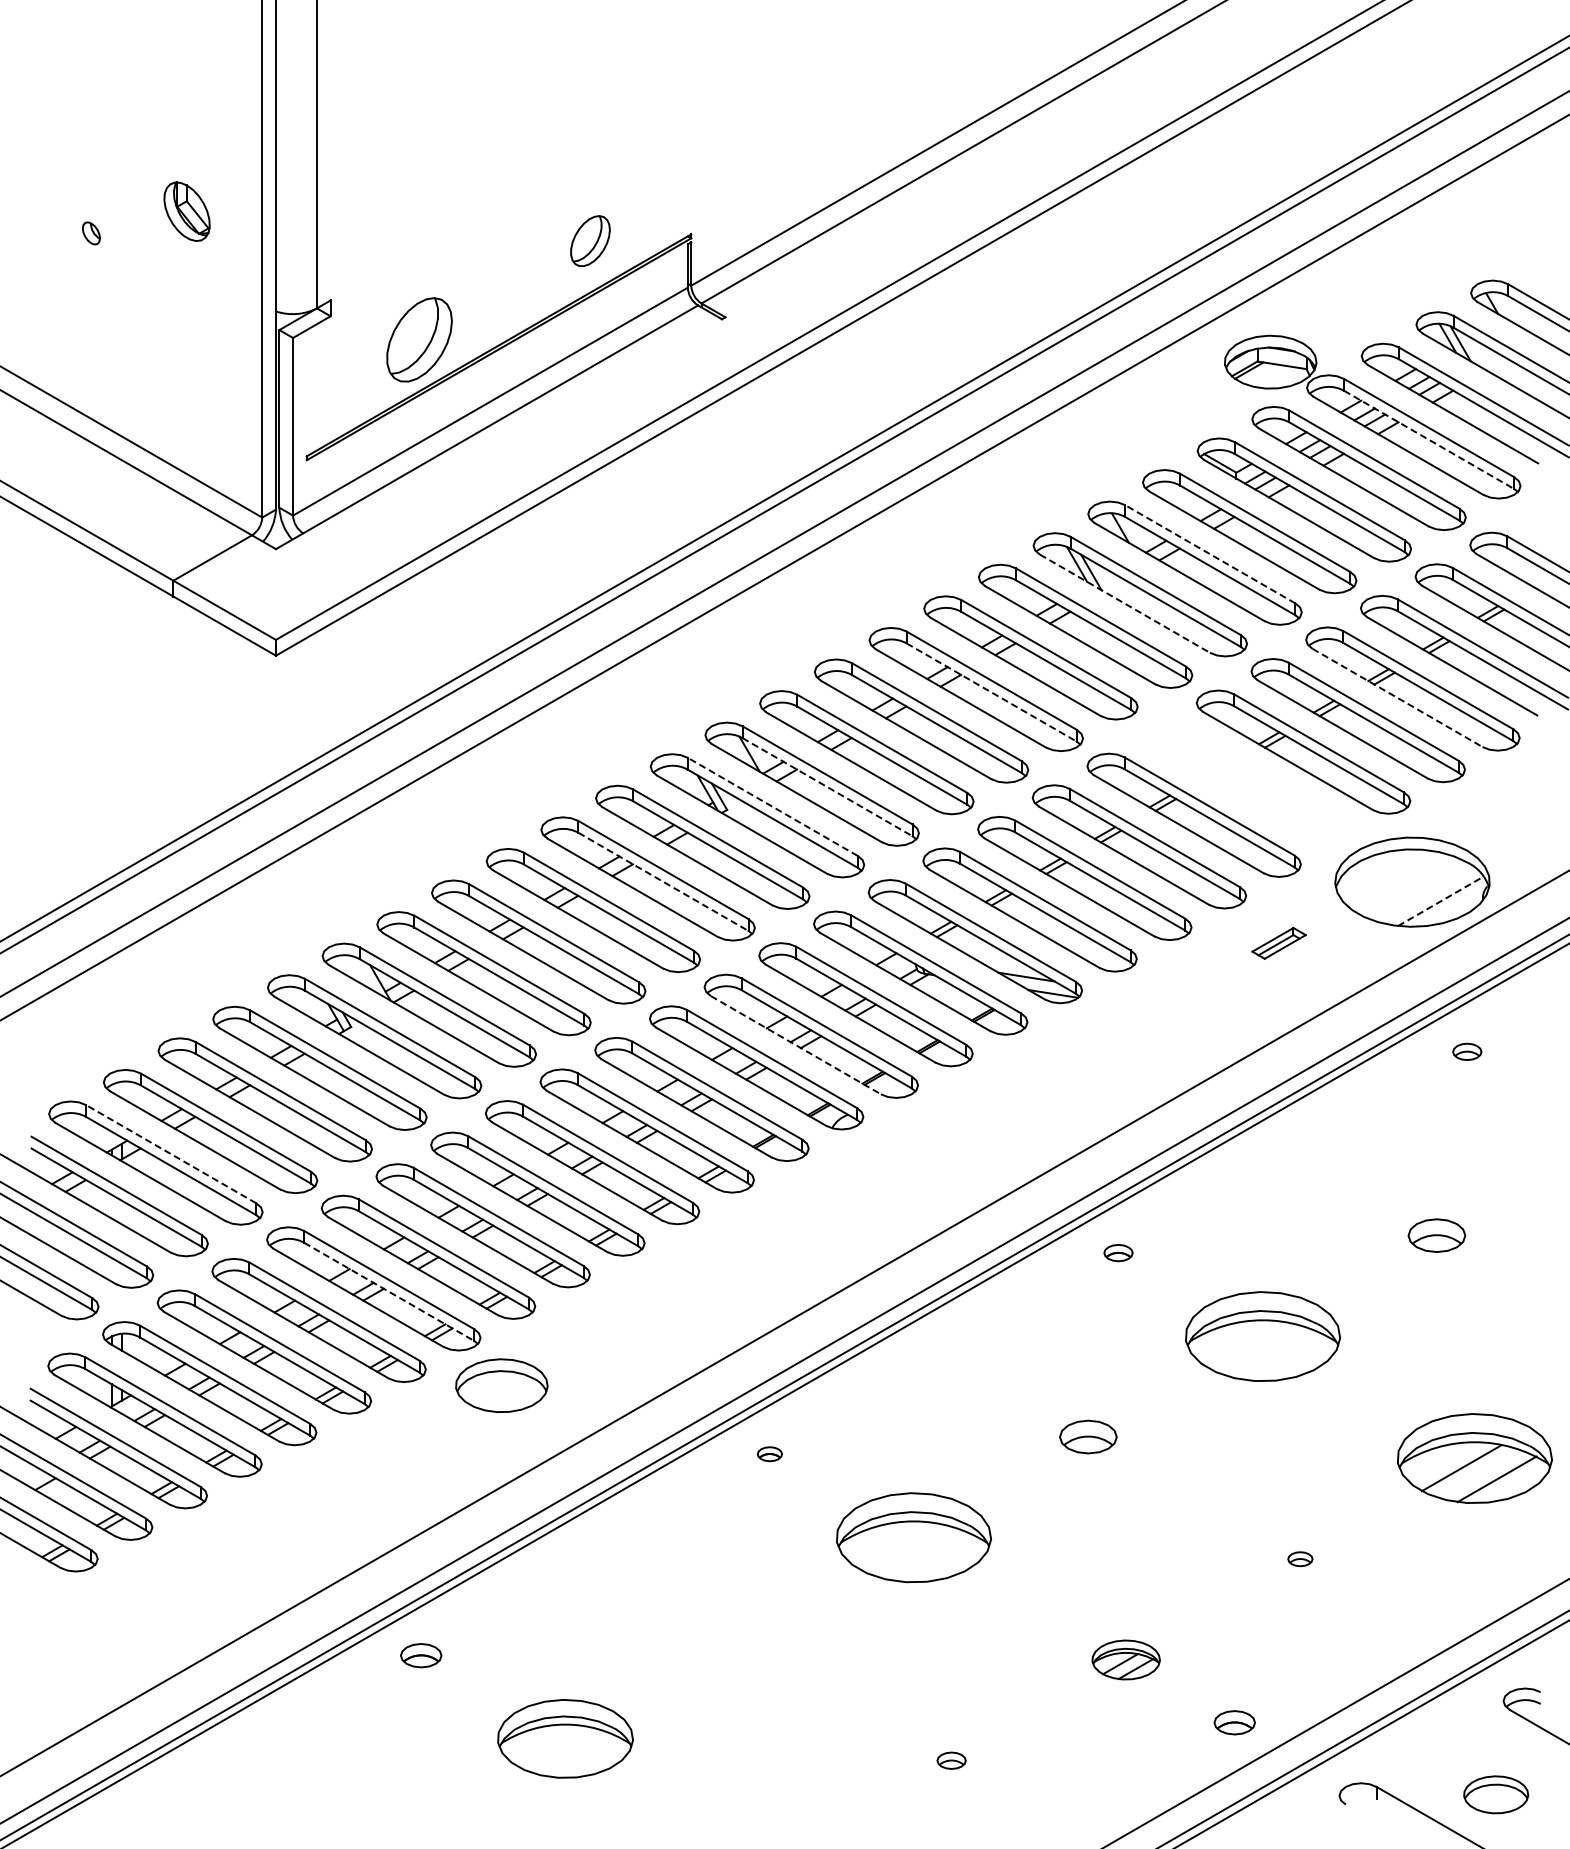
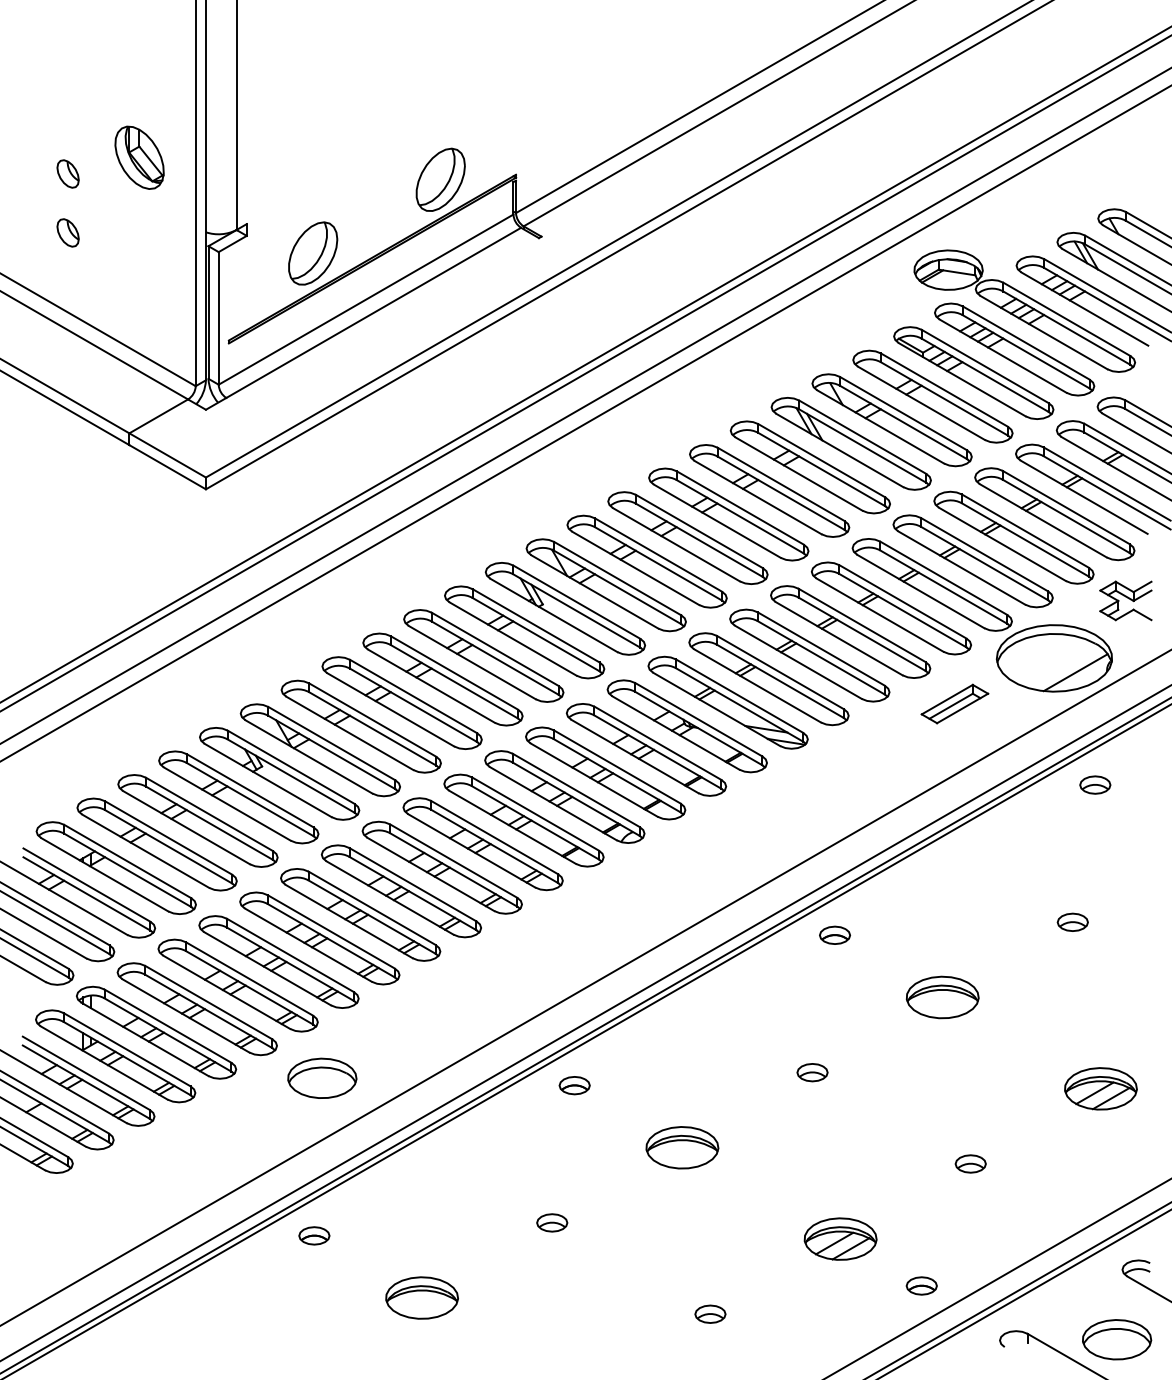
part: (186, 211) -> (139, 157), size x1.43
part: (91, 233) -> (68, 174), size x1.67
part: (590, 240) -> (440, 179), size x1.67
part: (91, 312) -> (68, 233), added
line: (1429, 440) -> (1067, 328), dashed -> solid
line: (1209, 554) -> (902, 413), dashed -> solid
line: (1125, 603) -> (840, 450), dashed -> solid
line: (992, 692) -> (740, 516), dashed -> solid
line: (1397, 698) -> (1043, 521), dashed -> solid
part: (1248, 783) -> (932, 584), added
line: (828, 787) -> (618, 587), dashed -> solid
part: (1507, 804) -> (1125, 600), added
line: (772, 806) -> (576, 601), dashed -> solid
line: (663, 882) -> (495, 658), dashed -> solid
line: (1441, 901) -> (1076, 672), dashed -> solid
part: (1278, 943) -> (954, 704), size x1.67
line: (796, 1045) -> (594, 780), dashed -> solid
part: (1467, 1051) -> (1095, 784), size x1.43
line: (170, 1153) -> (127, 860), dashed -> solid
part: (1437, 1235) -> (1073, 922), size x0.71
part: (1118, 1252) -> (834, 934), size x1.43
line: (389, 1292) -> (290, 964), dashed -> solid
part: (1262, 1335) -> (942, 996), size x0.62
part: (501, 1385) -> (322, 1078), moved
part: (1088, 1436) -> (812, 1072), size x0.71
part: (769, 1453) -> (574, 1084), size x1.67
part: (1474, 1458) -> (1100, 1088), size x0.62
part: (914, 1537) -> (682, 1147), size x0.62
part: (1300, 1558) -> (970, 1163), size x1.67
part: (739, 1637) -> (552, 1222), added
part: (1126, 1659) -> (840, 1238), size x1.43
part: (565, 1738) -> (422, 1297), size x0.71
part: (951, 1760) -> (710, 1314), size x1.43
part: (1495, 1794) -> (1116, 1339), size x1.43

